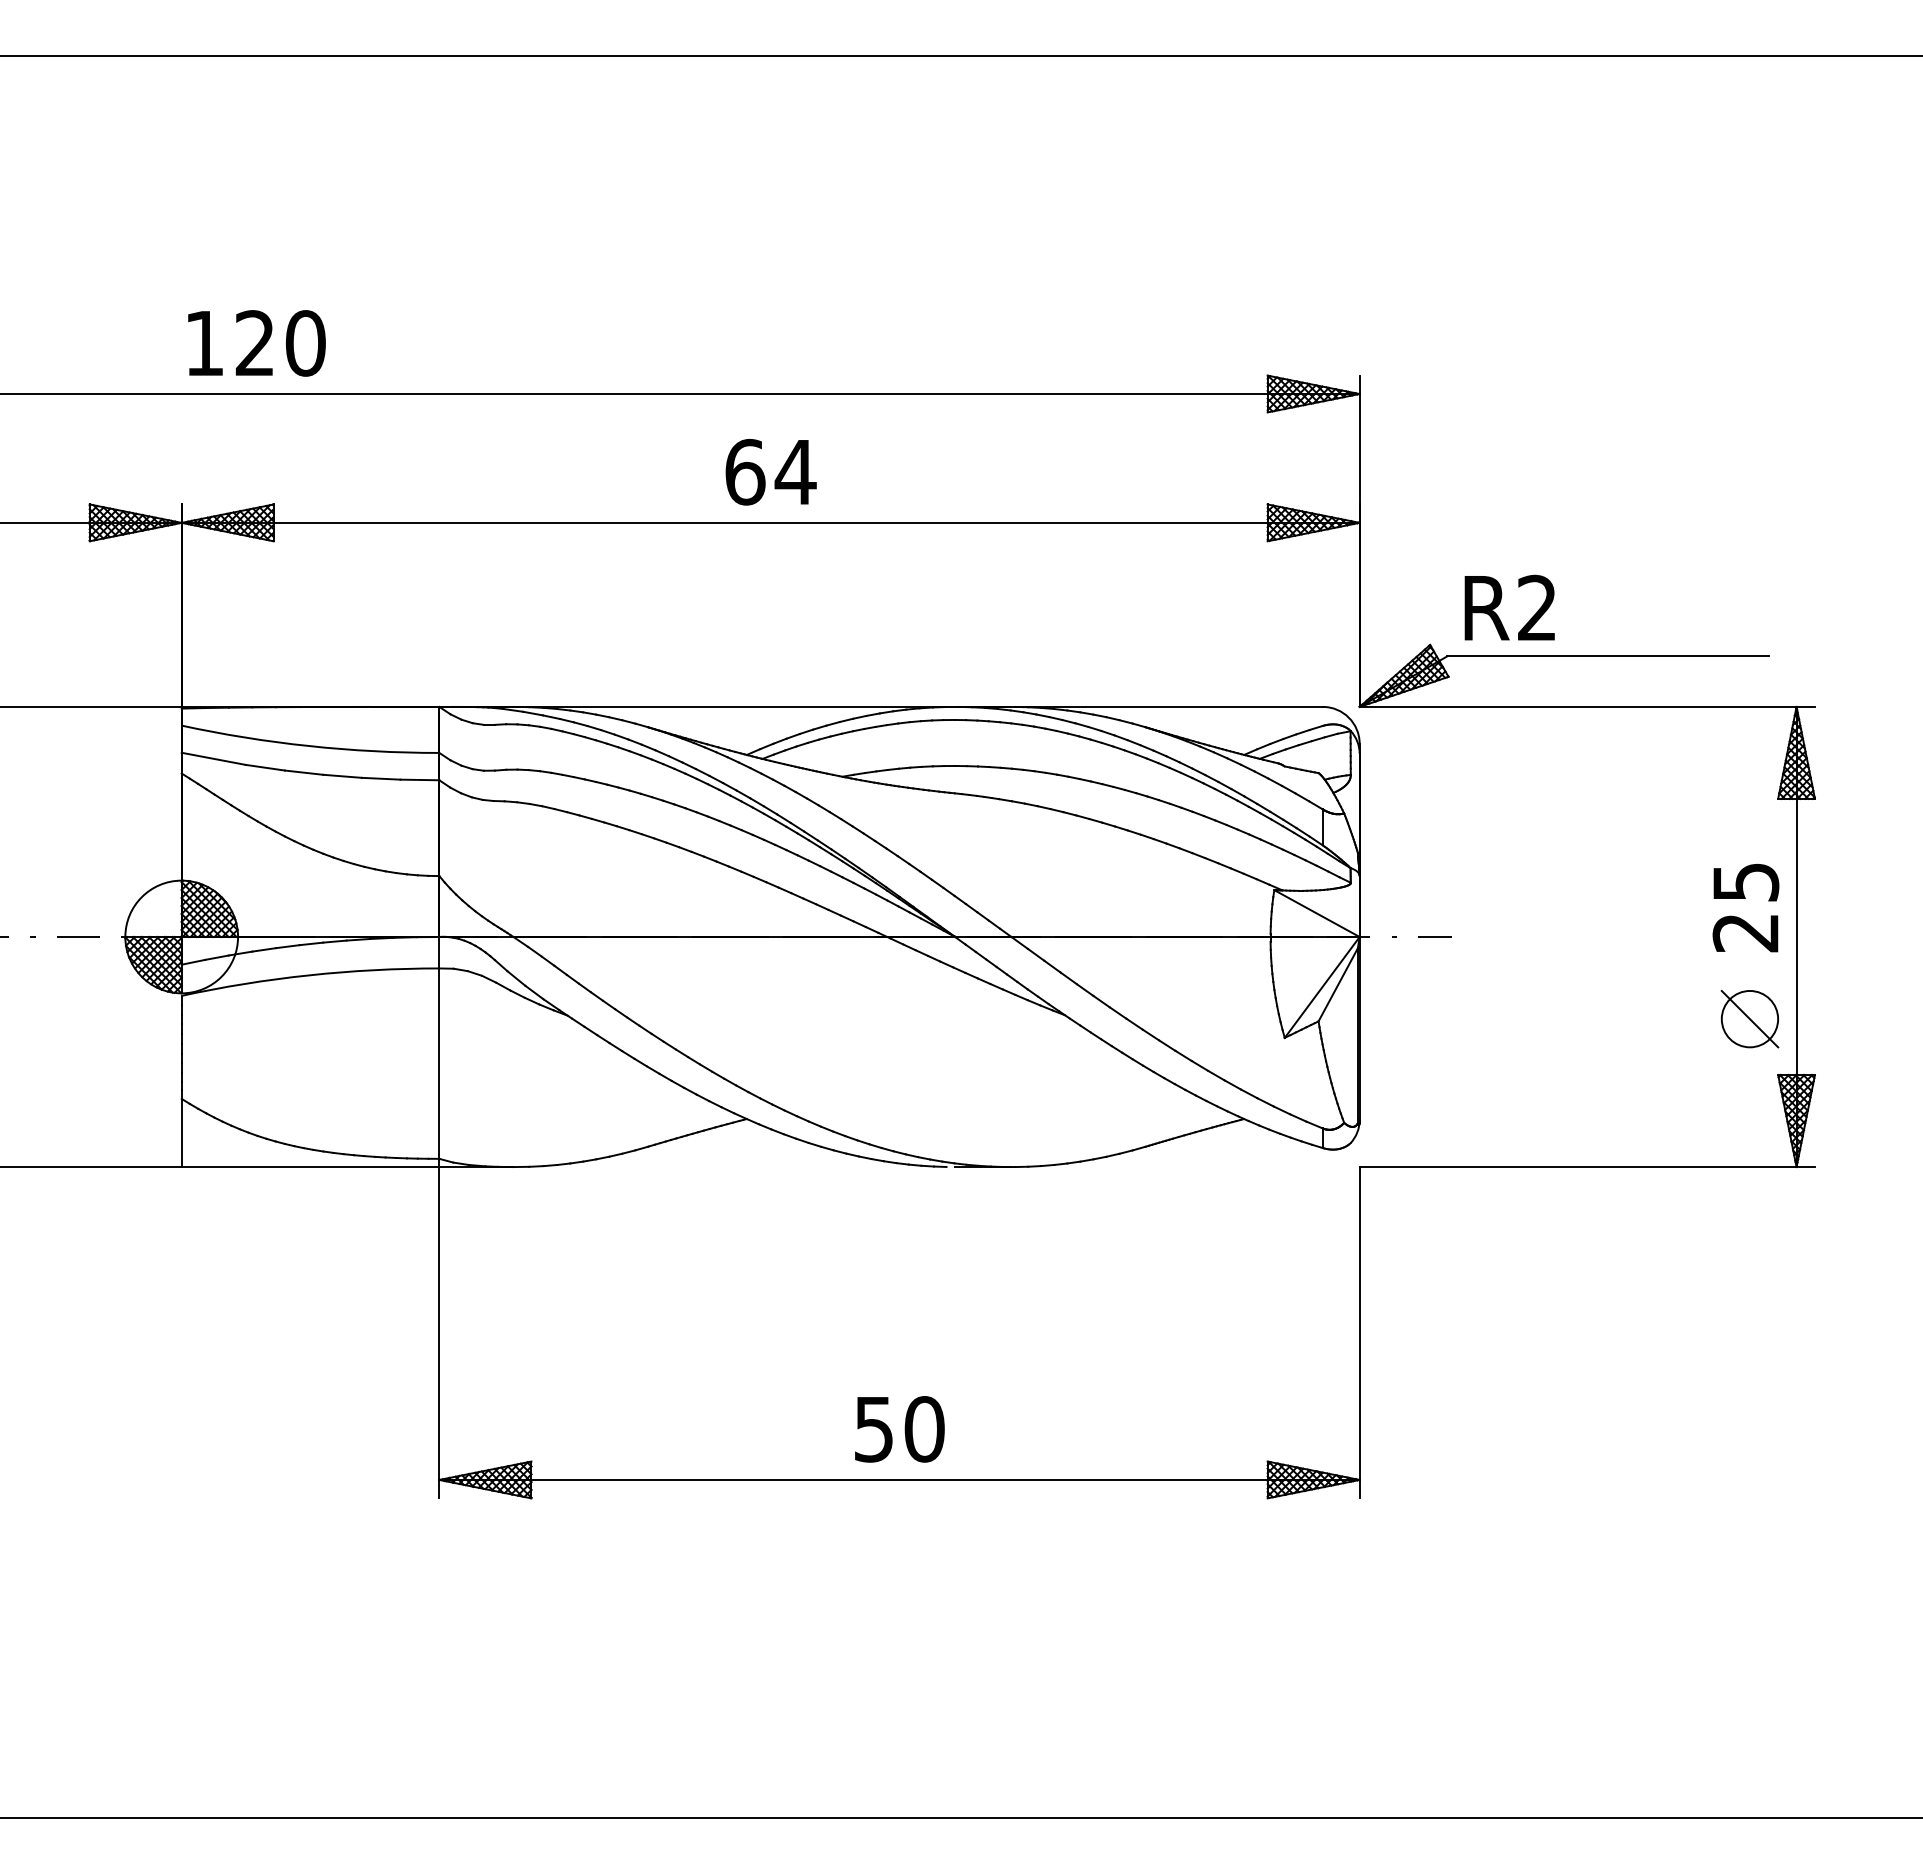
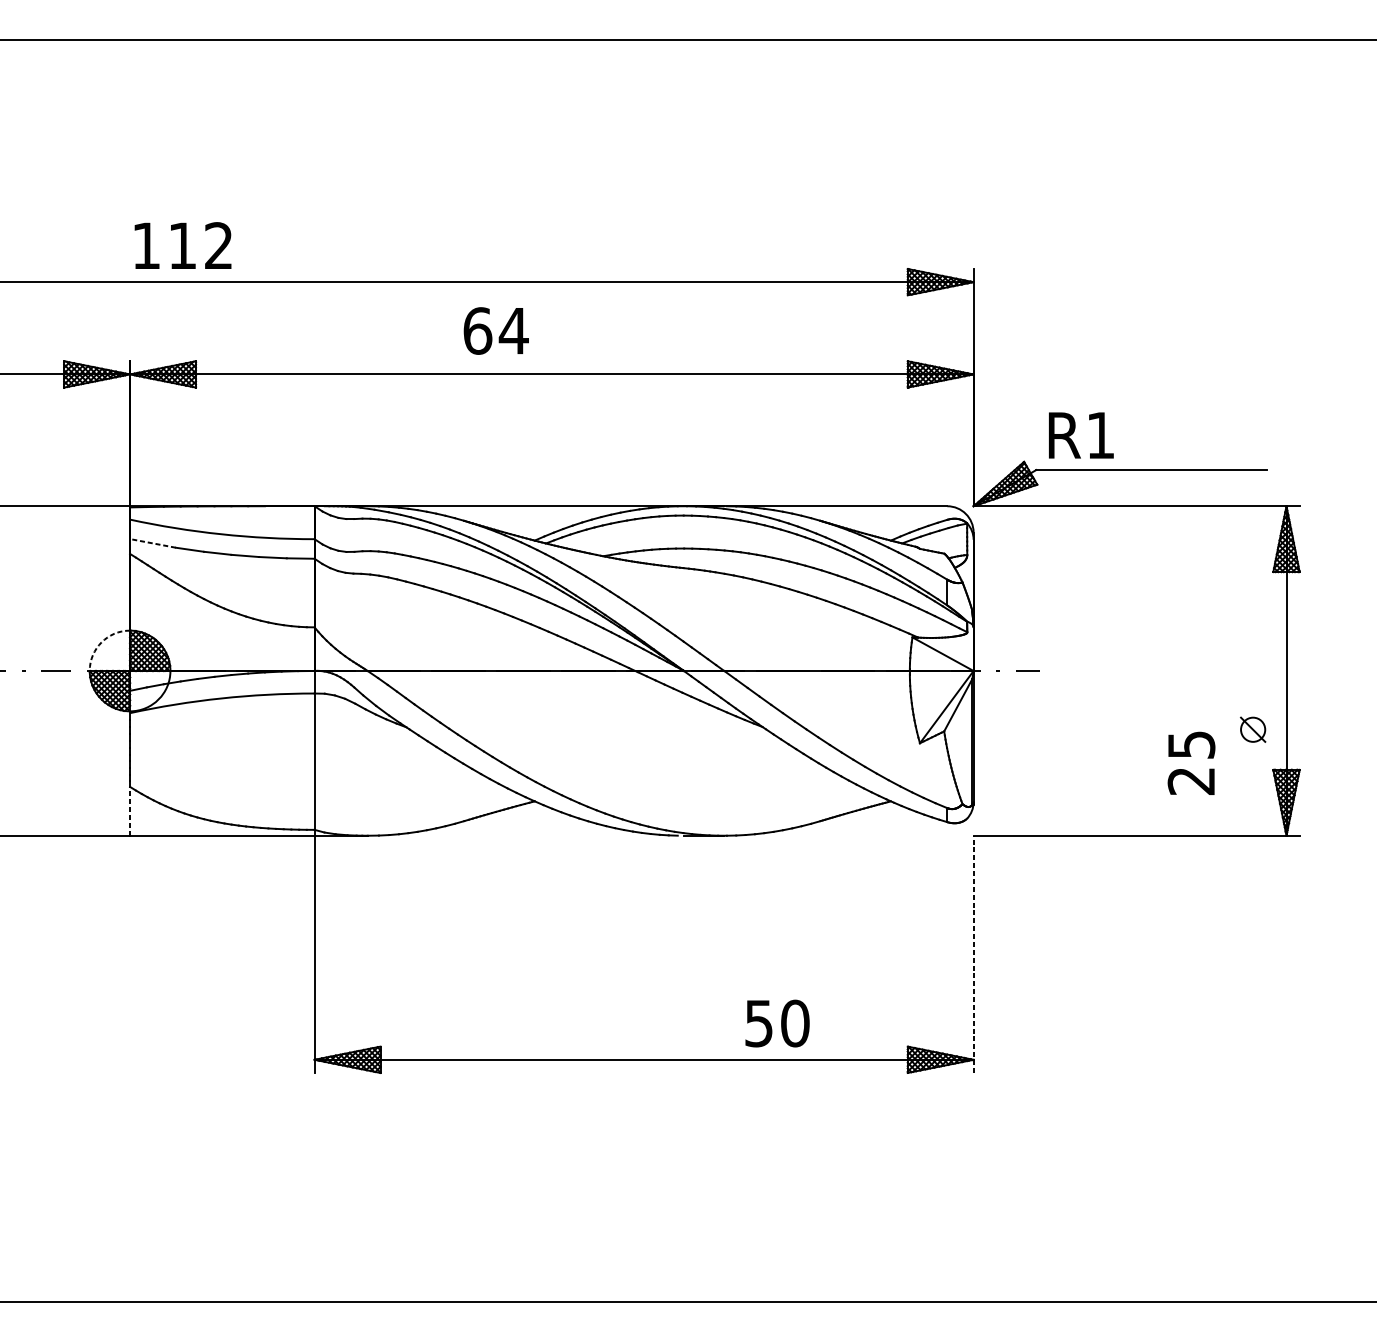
text: (280, 343) -> (200, 245), 120 -> 112
text: (770, 472) -> (495, 331), moved
text: (1536, 607) -> (1100, 435), R2 -> R1
line: (213, 758) -> (152, 543), solid -> dashed
arc: (141, 897) -> (101, 642), solid -> dashed
text: (1745, 908) -> (1191, 763), moved
part: (1749, 1018) -> (1252, 729), size x0.6
line: (181, 1132) -> (129, 810), solid -> dashed
line: (1359, 1332) -> (973, 954), solid -> dashed
text: (899, 1429) -> (777, 1023), moved

